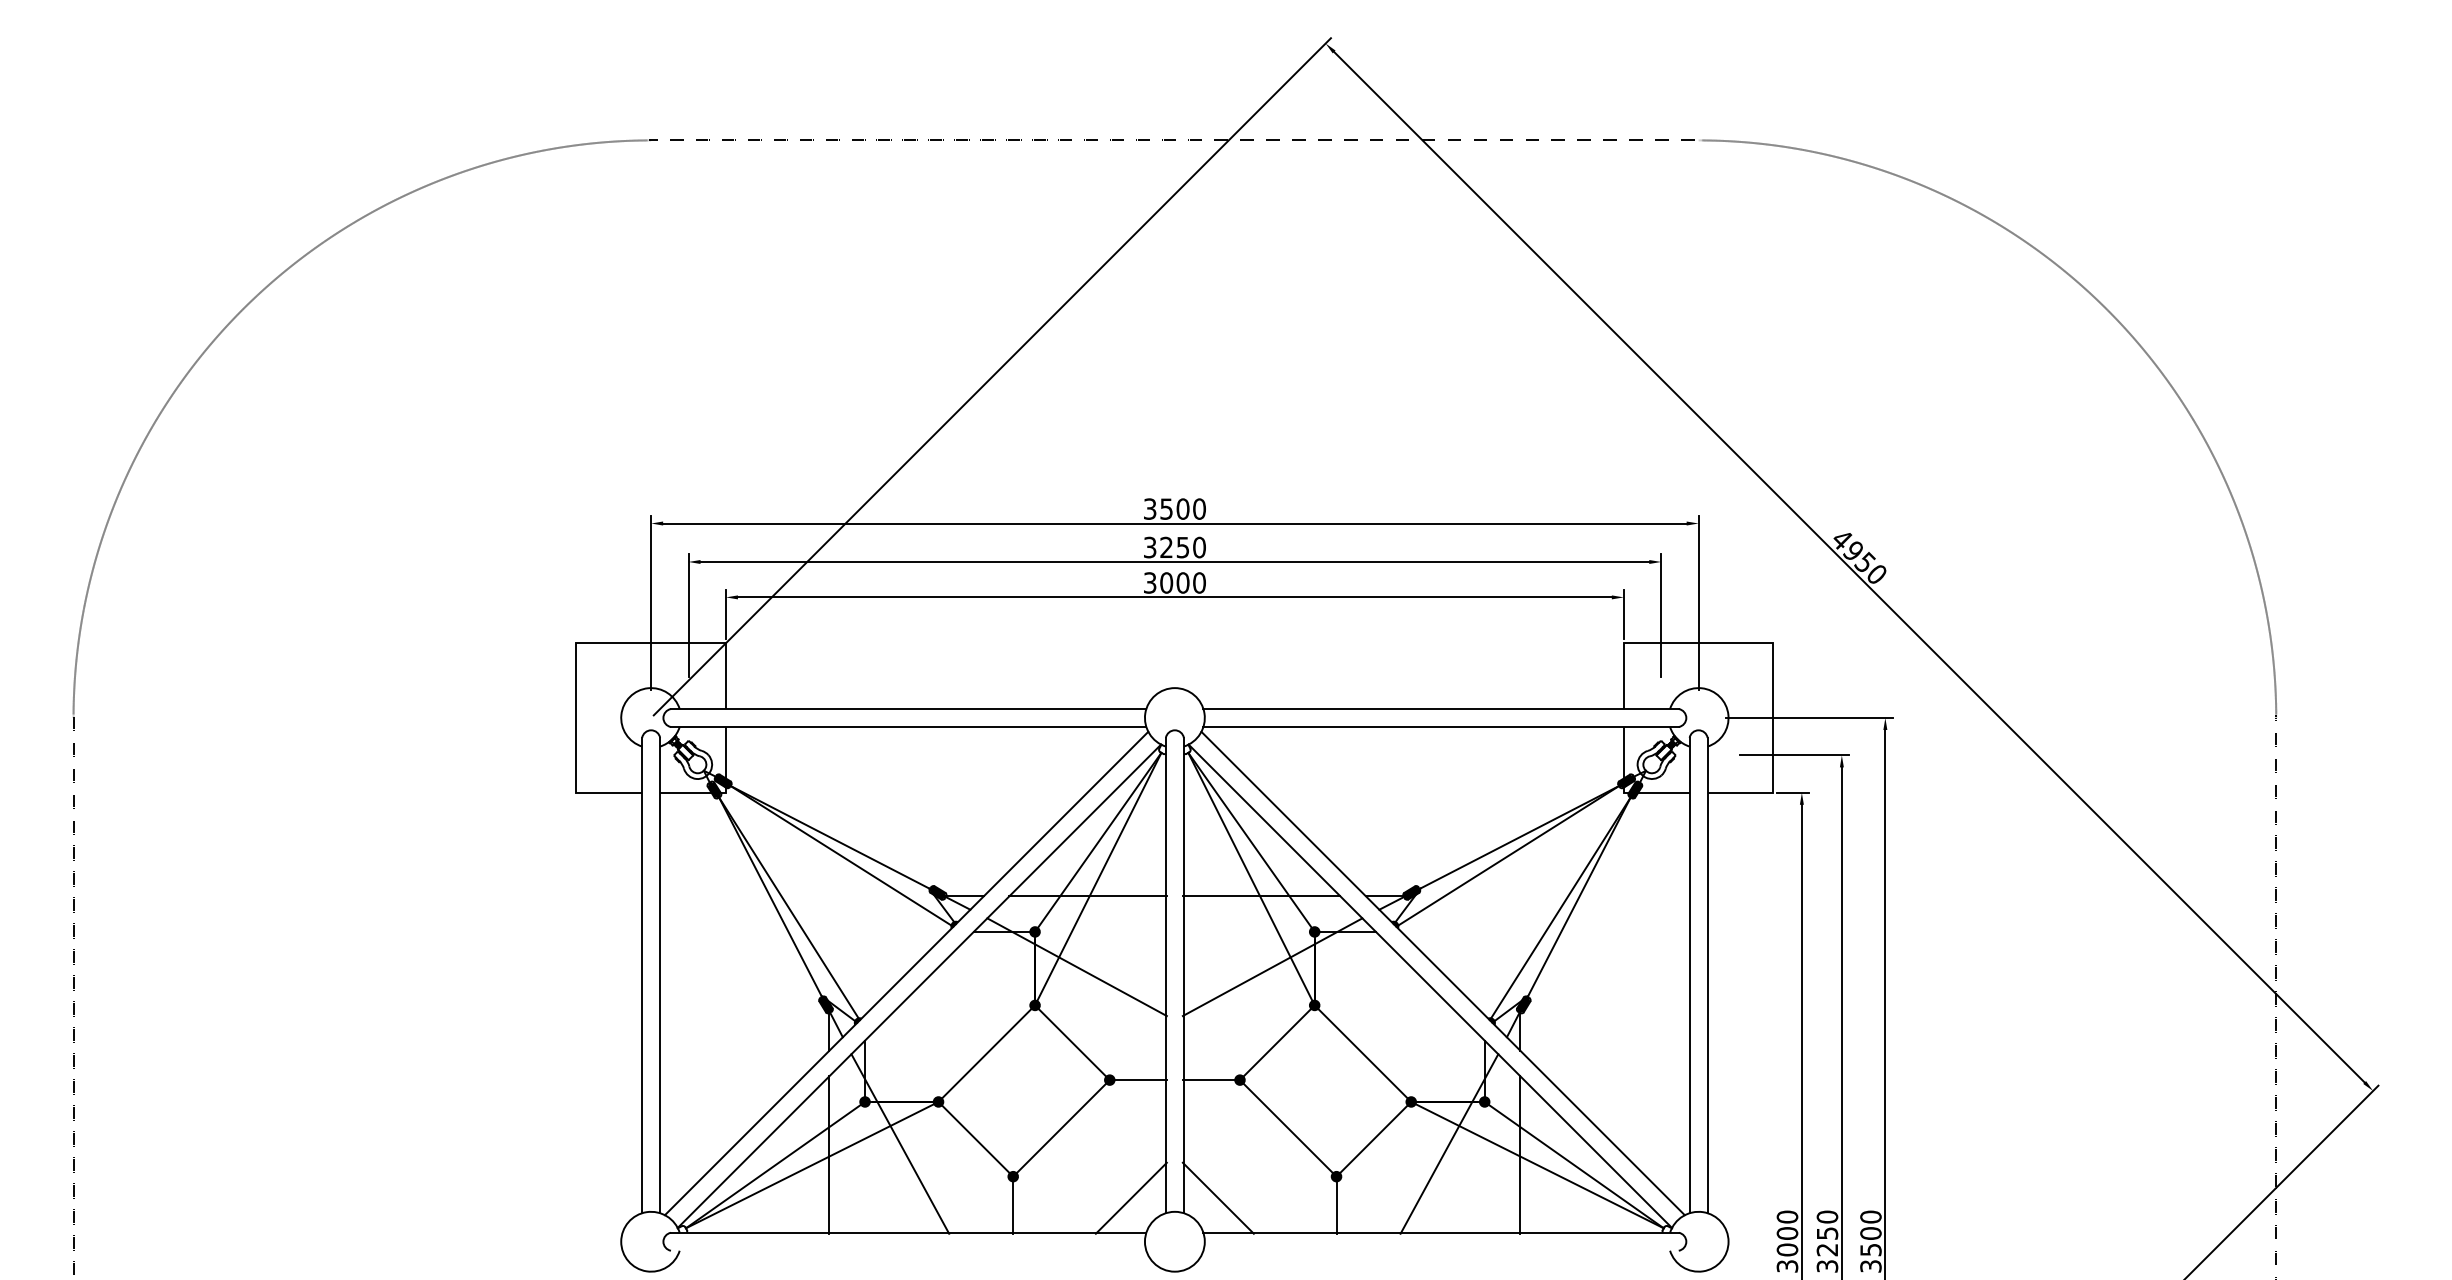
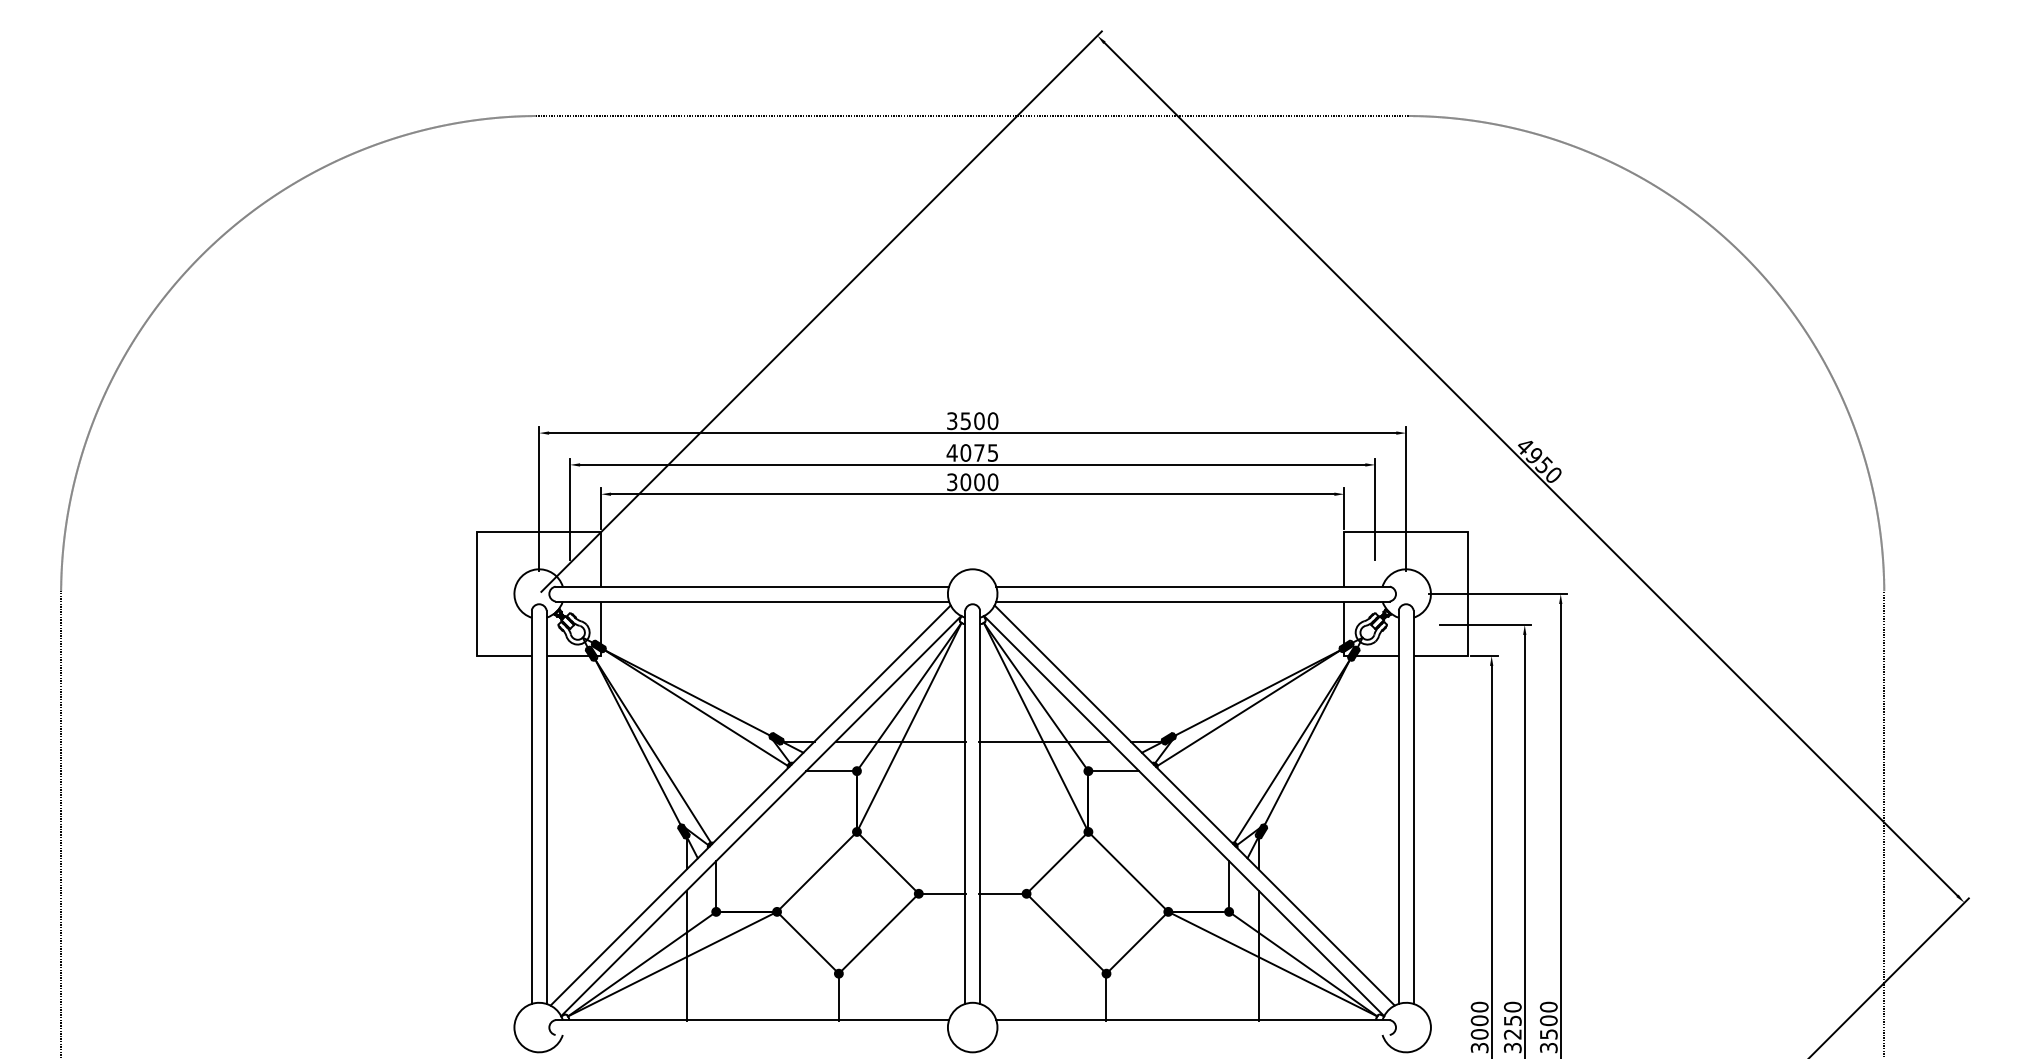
text: (1174, 547) -> (972, 452), 3250 -> 4075
line: (1076, 967) -> (891, 800), removed
line: (1272, 967) -> (1053, 800), removed
line: (900, 1143) -> (745, 946), removed
line: (1449, 1143) -> (1199, 946), removed
line: (1130, 1197) -> (935, 990), removed
line: (1217, 1197) -> (1007, 990), removed

